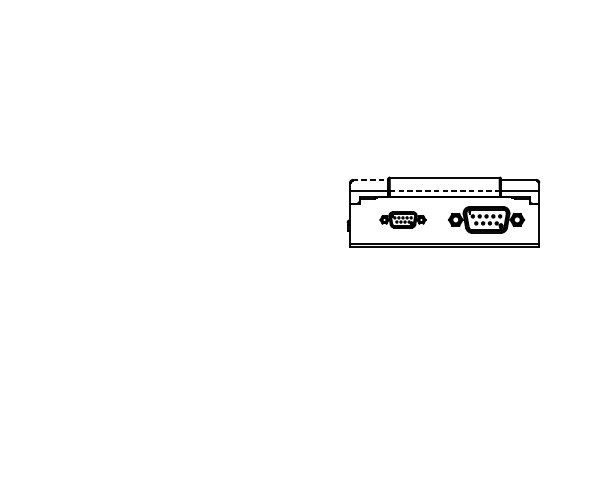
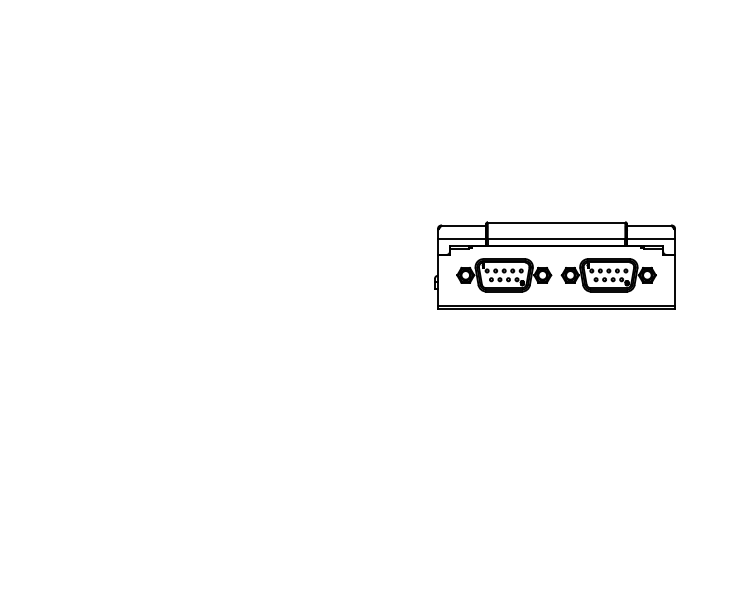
line: (370, 180) -> (463, 225), dashed -> solid
line: (444, 191) -> (556, 239), dashed -> solid
part: (403, 220) -> (504, 275), size x1.67

